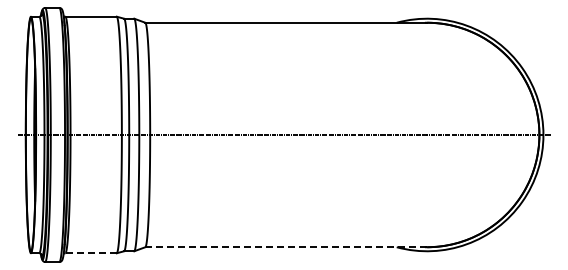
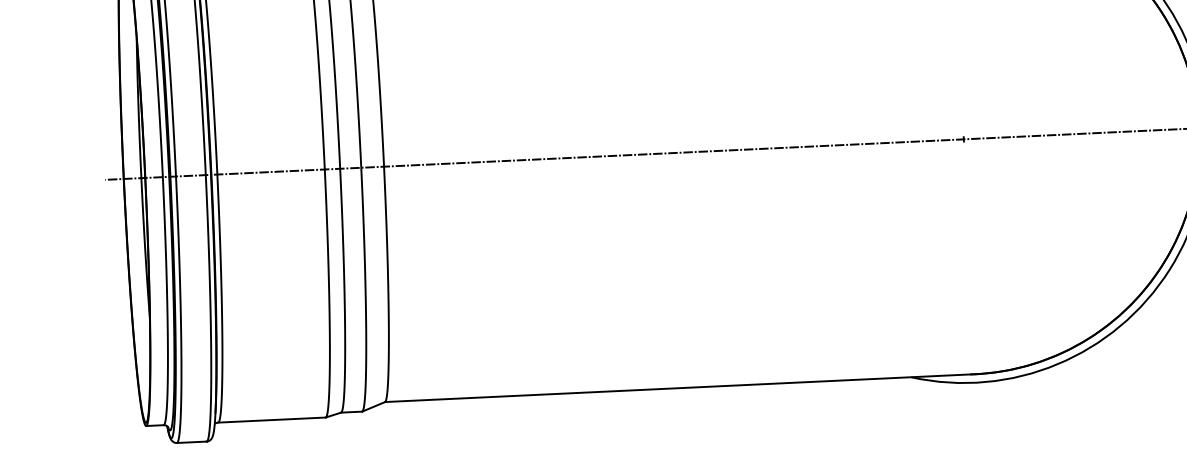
line: (286, 247) -> (680, 388), dashed -> solid
line: (91, 253) -> (272, 420), dashed -> solid

